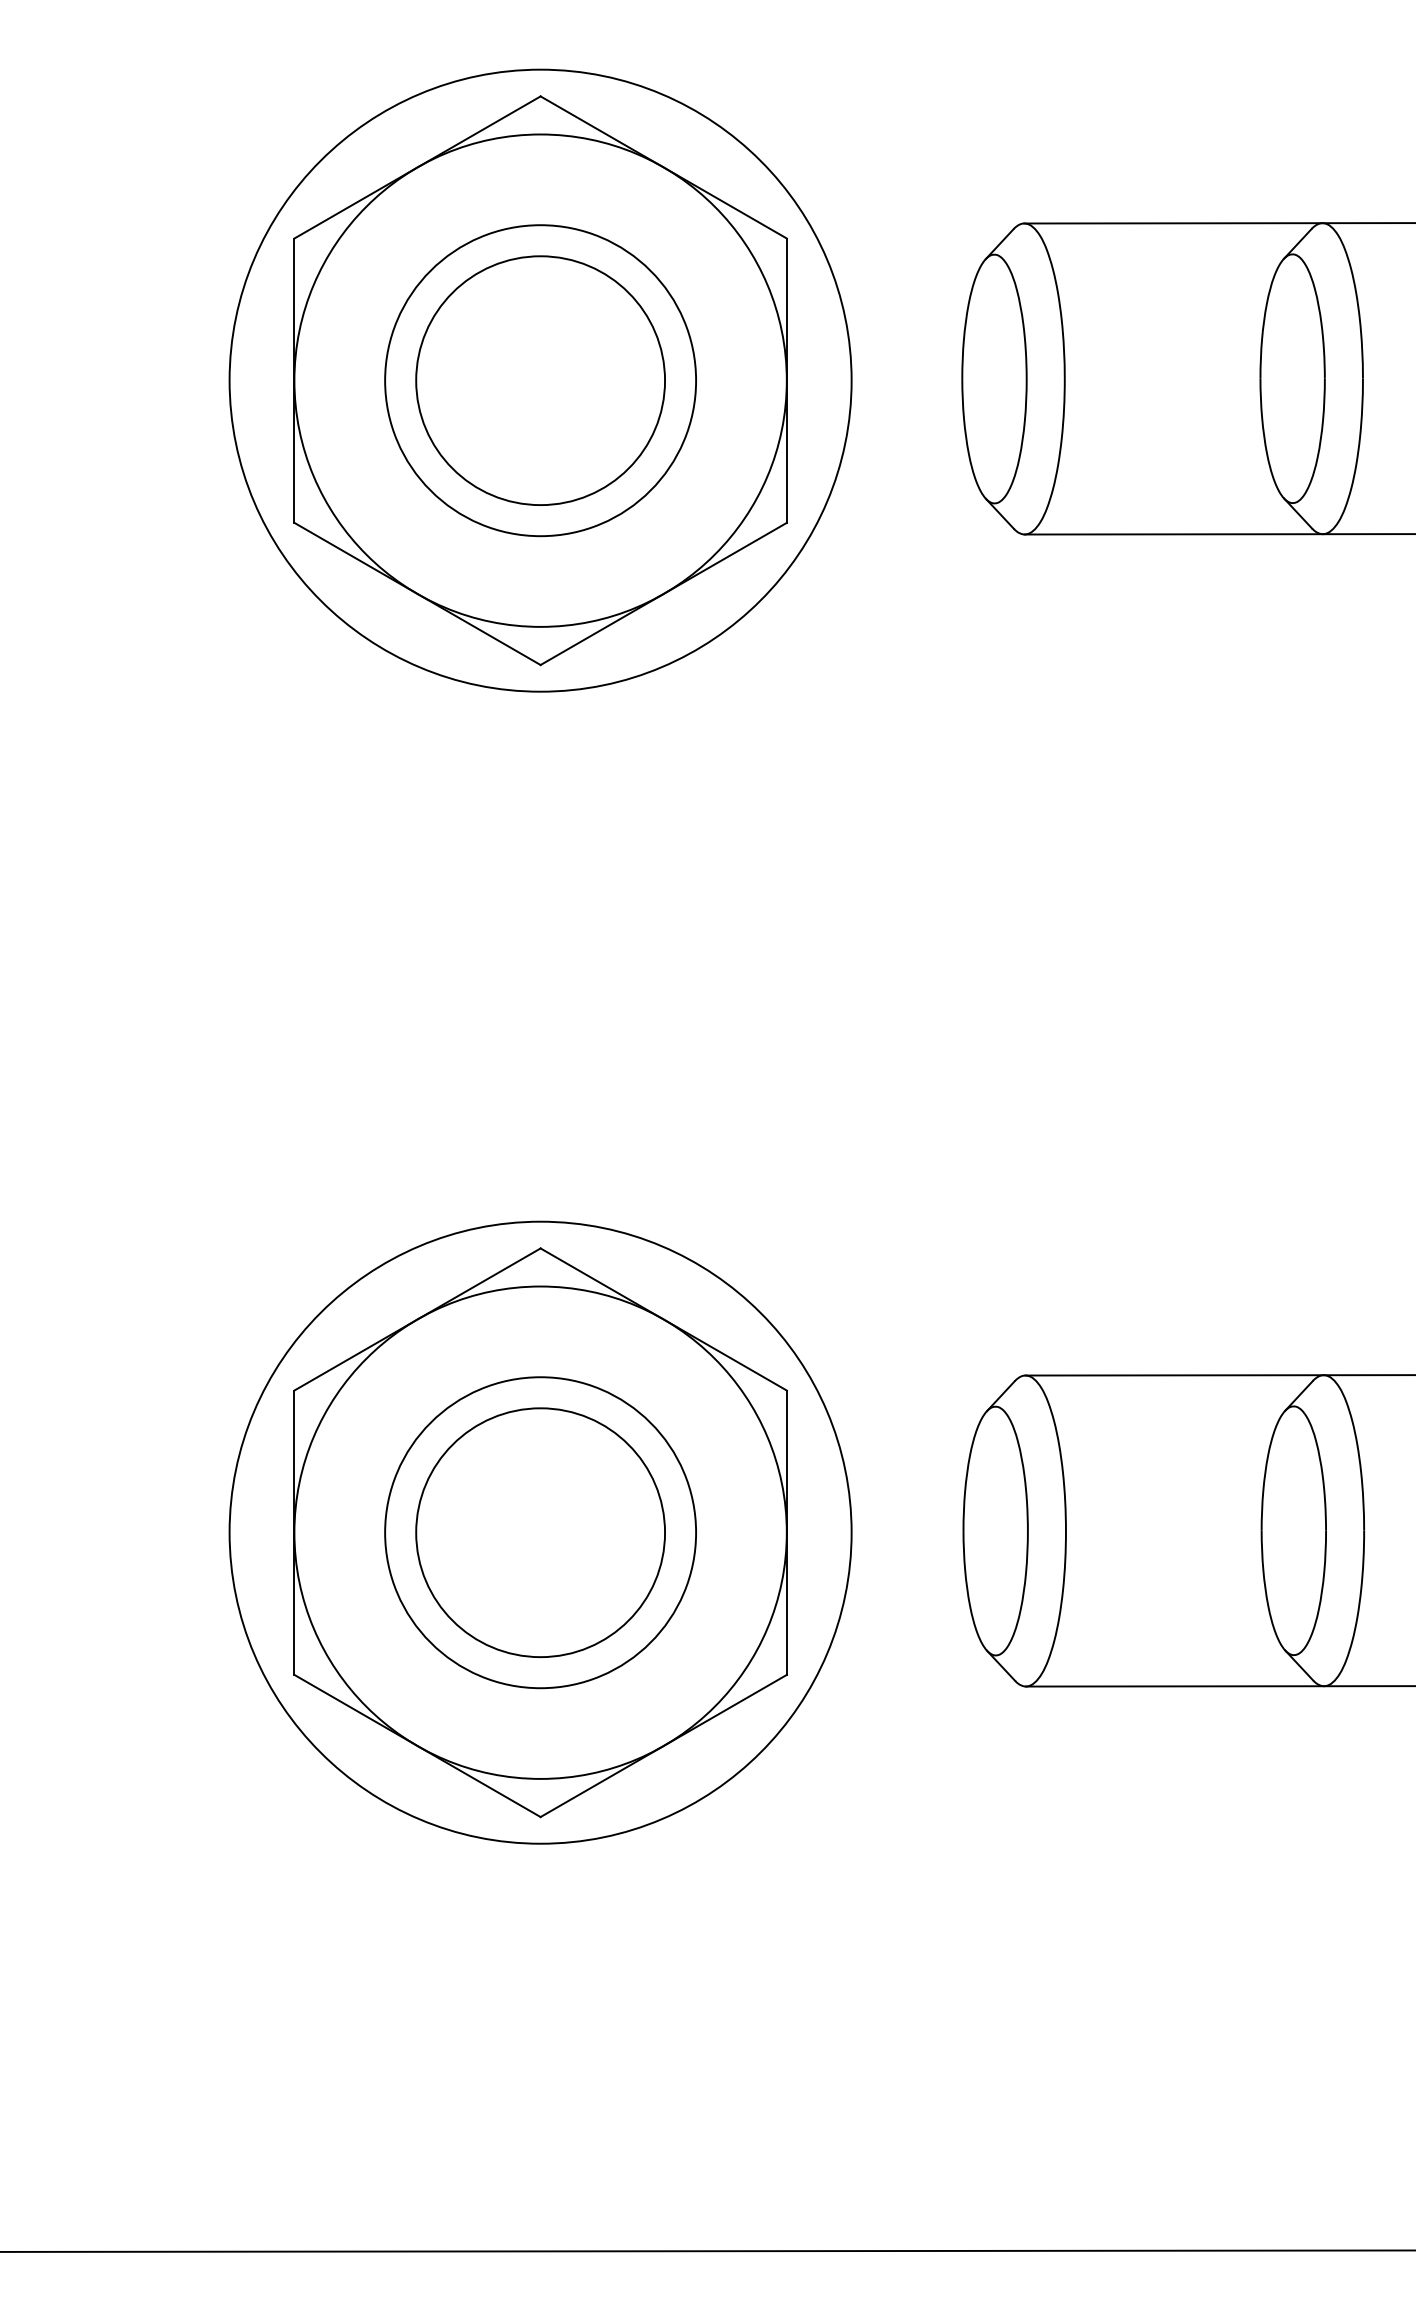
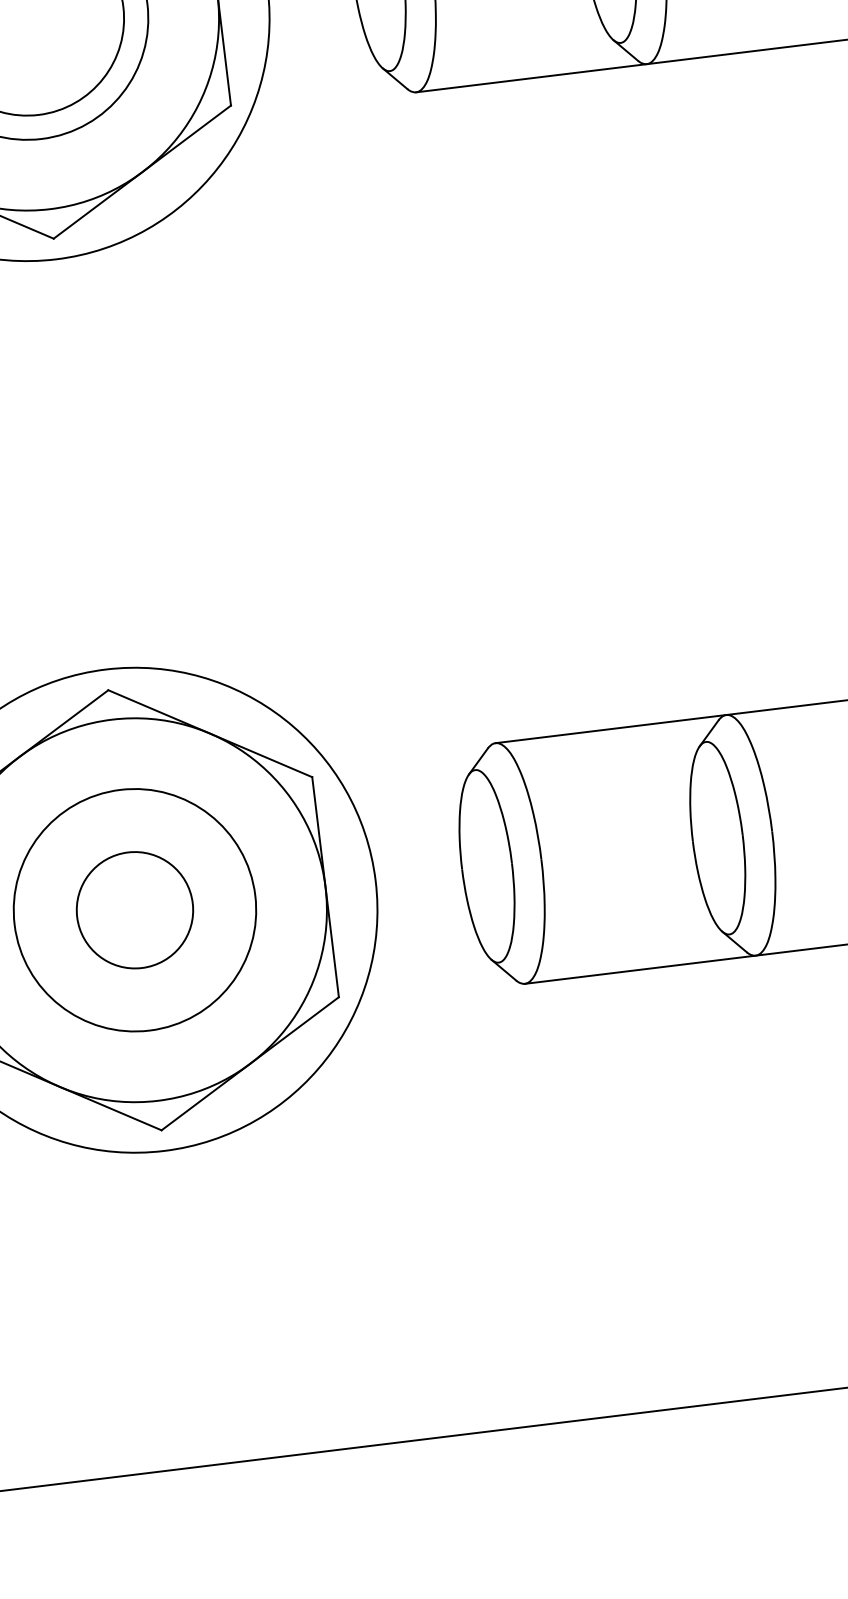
circle: (540, 1532) -> (134, 910), size x0.6

